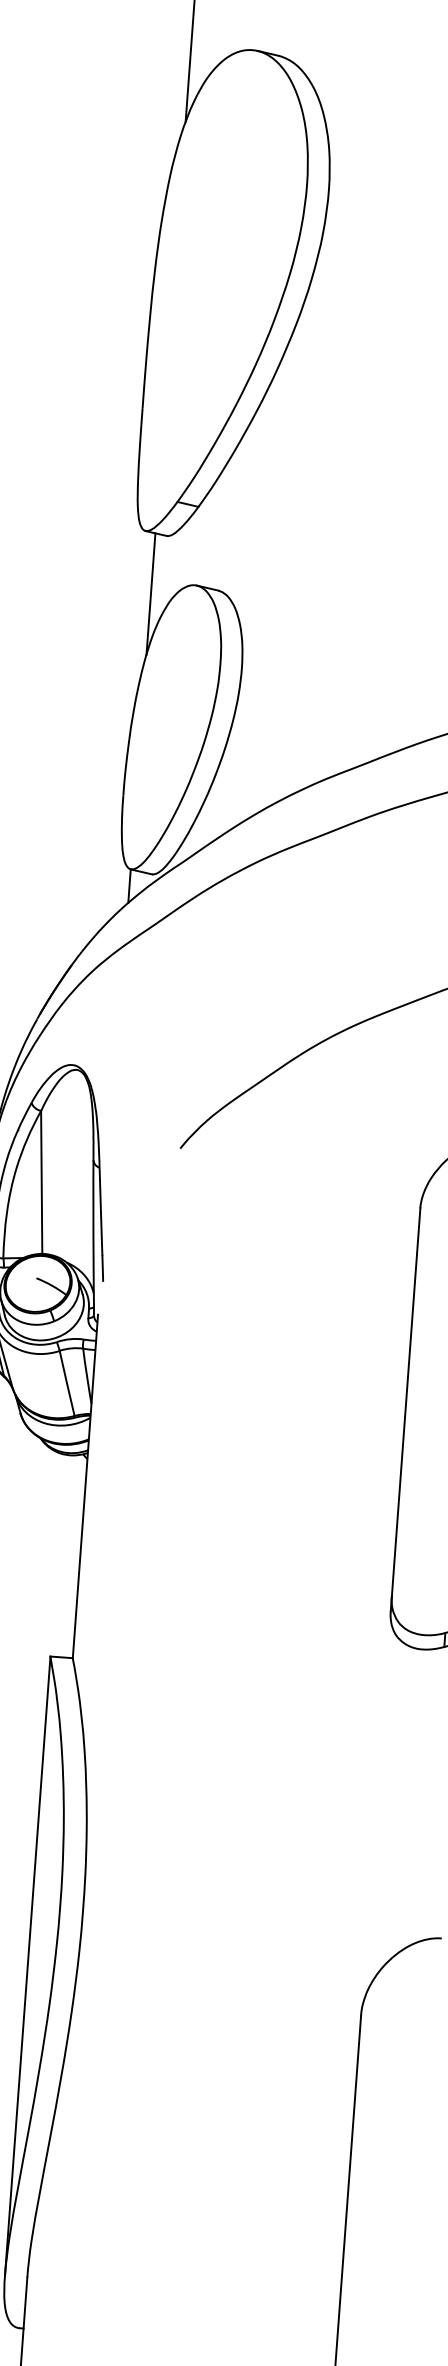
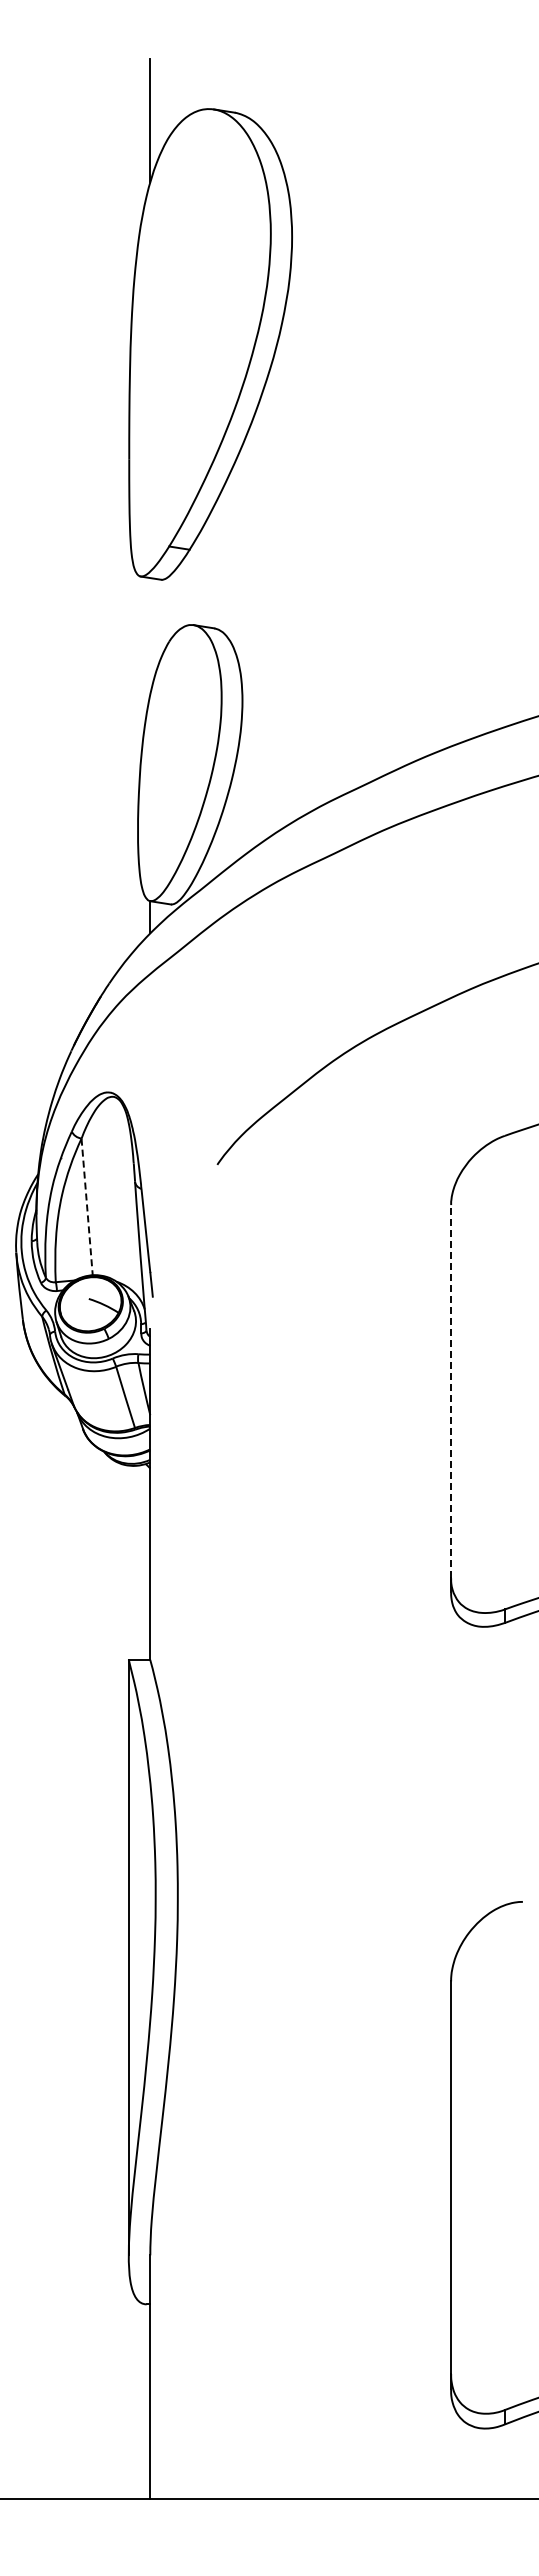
line: (151, 594) -> (150, 636), removed
line: (42, 1183) -> (87, 1207), solid -> dashed
line: (406, 1402) -> (451, 1391), solid -> dashed

